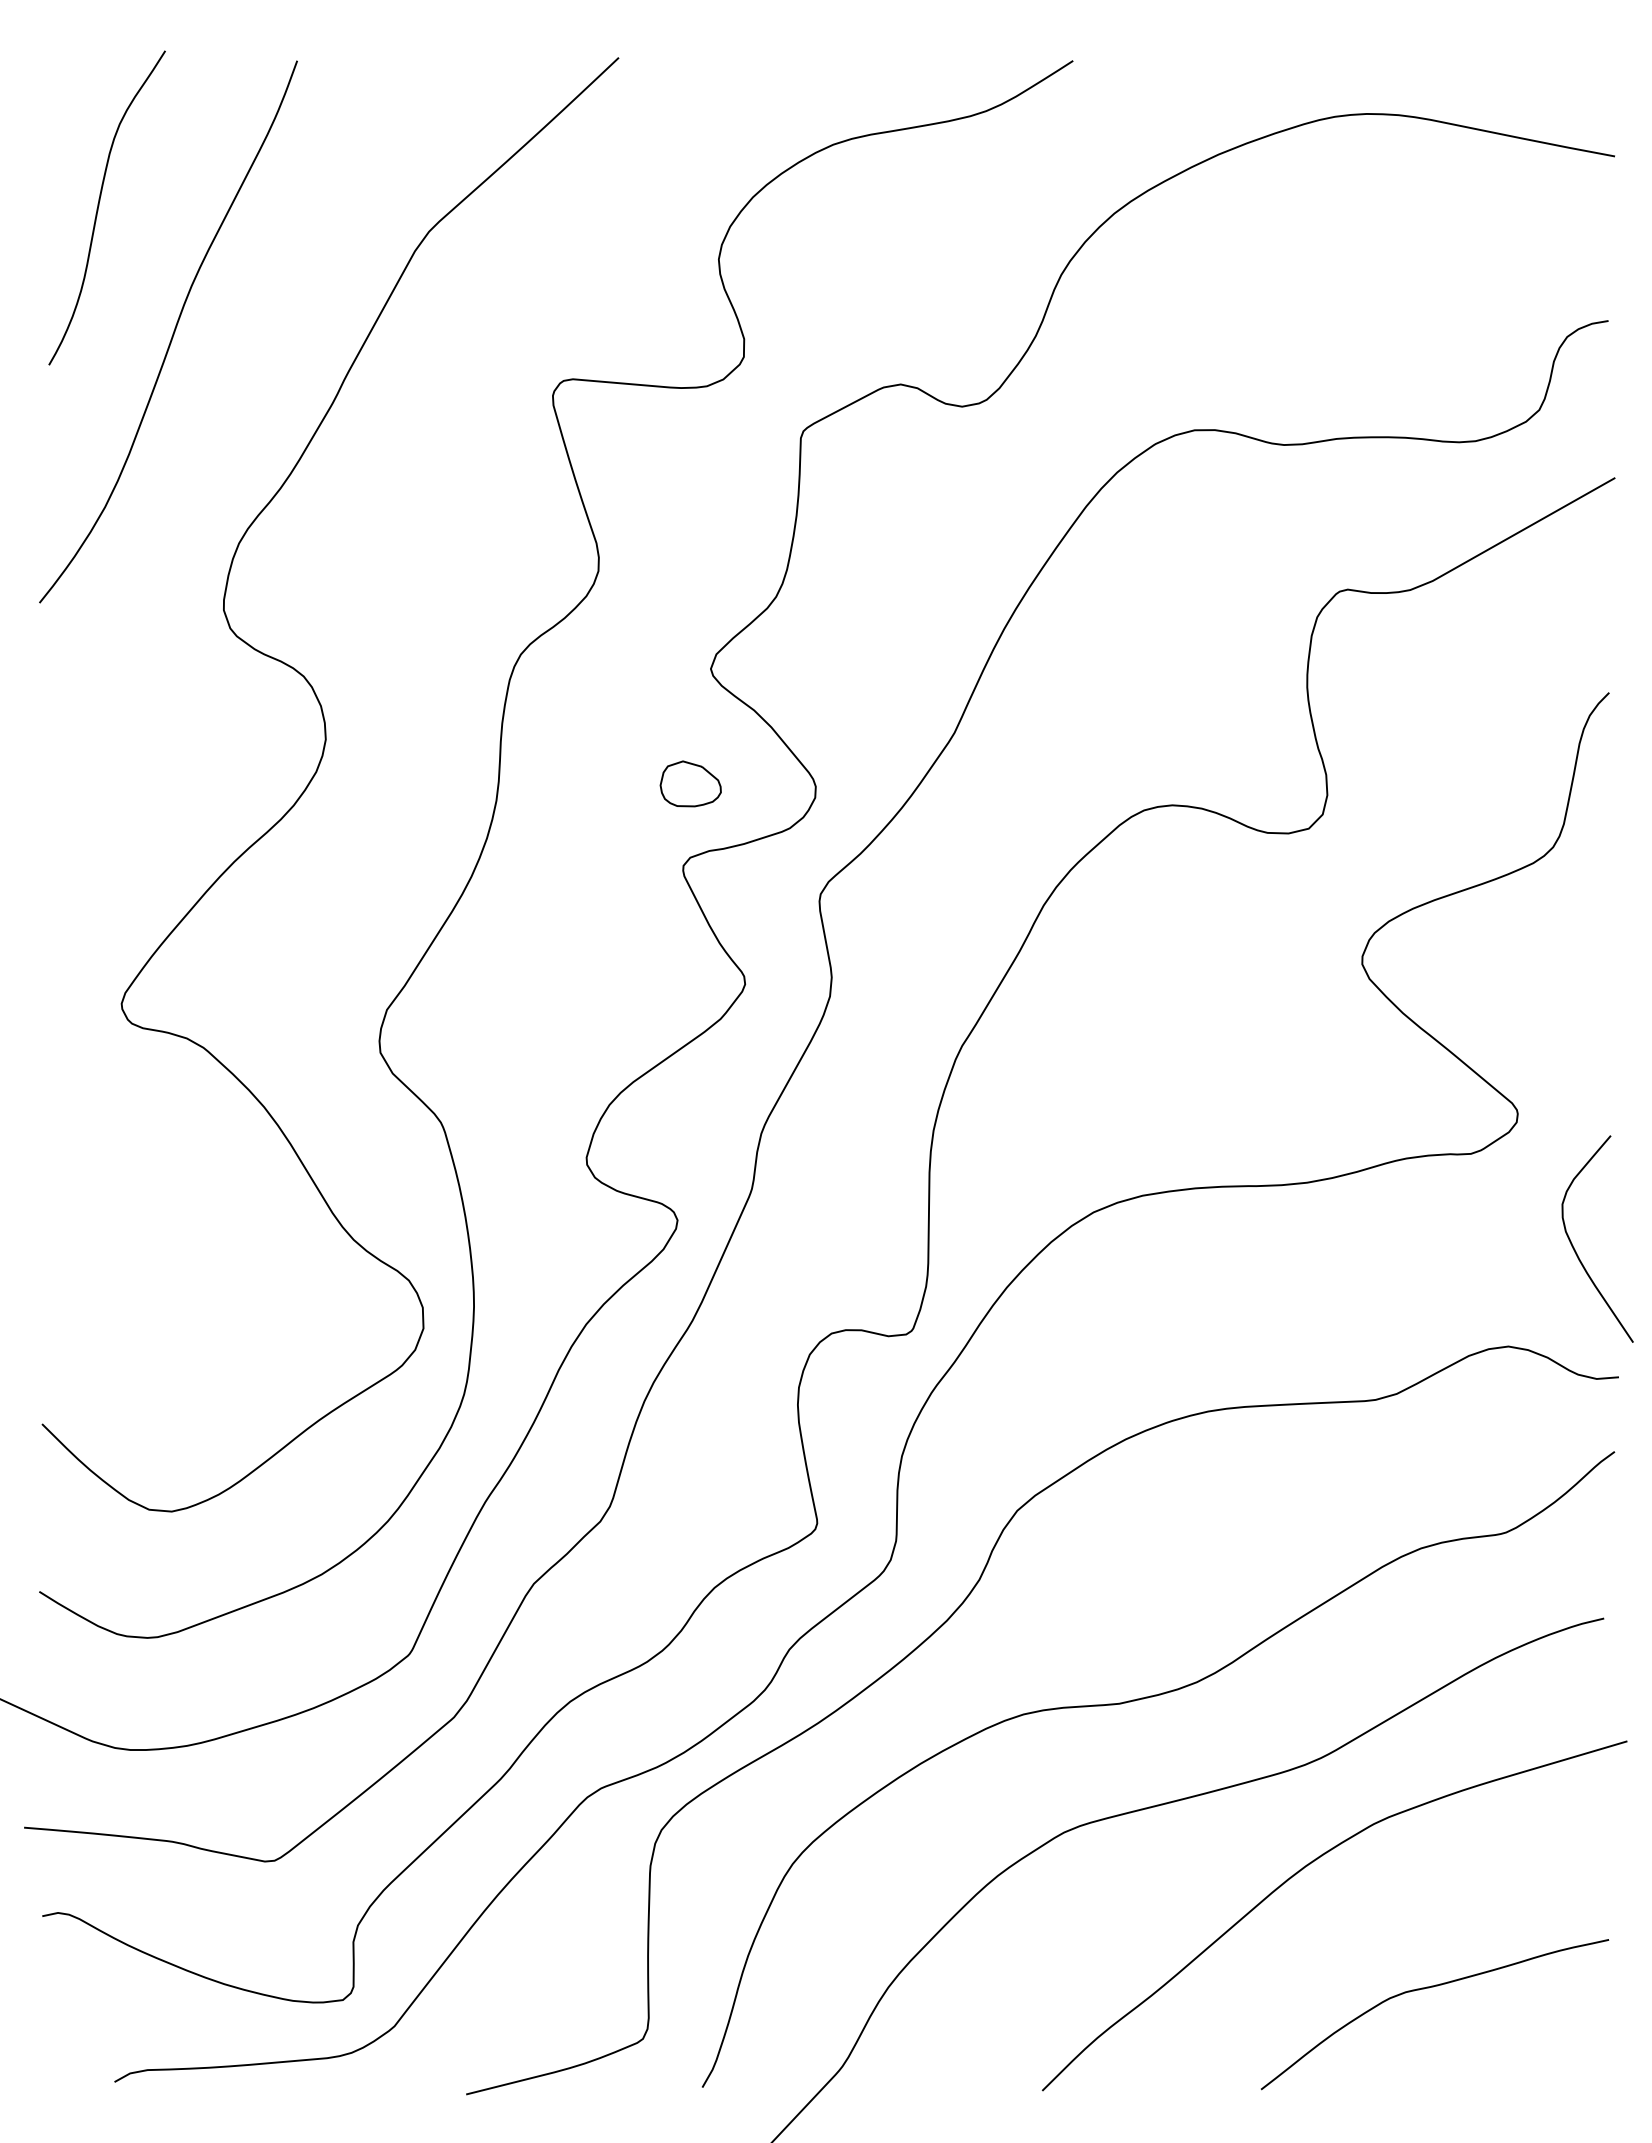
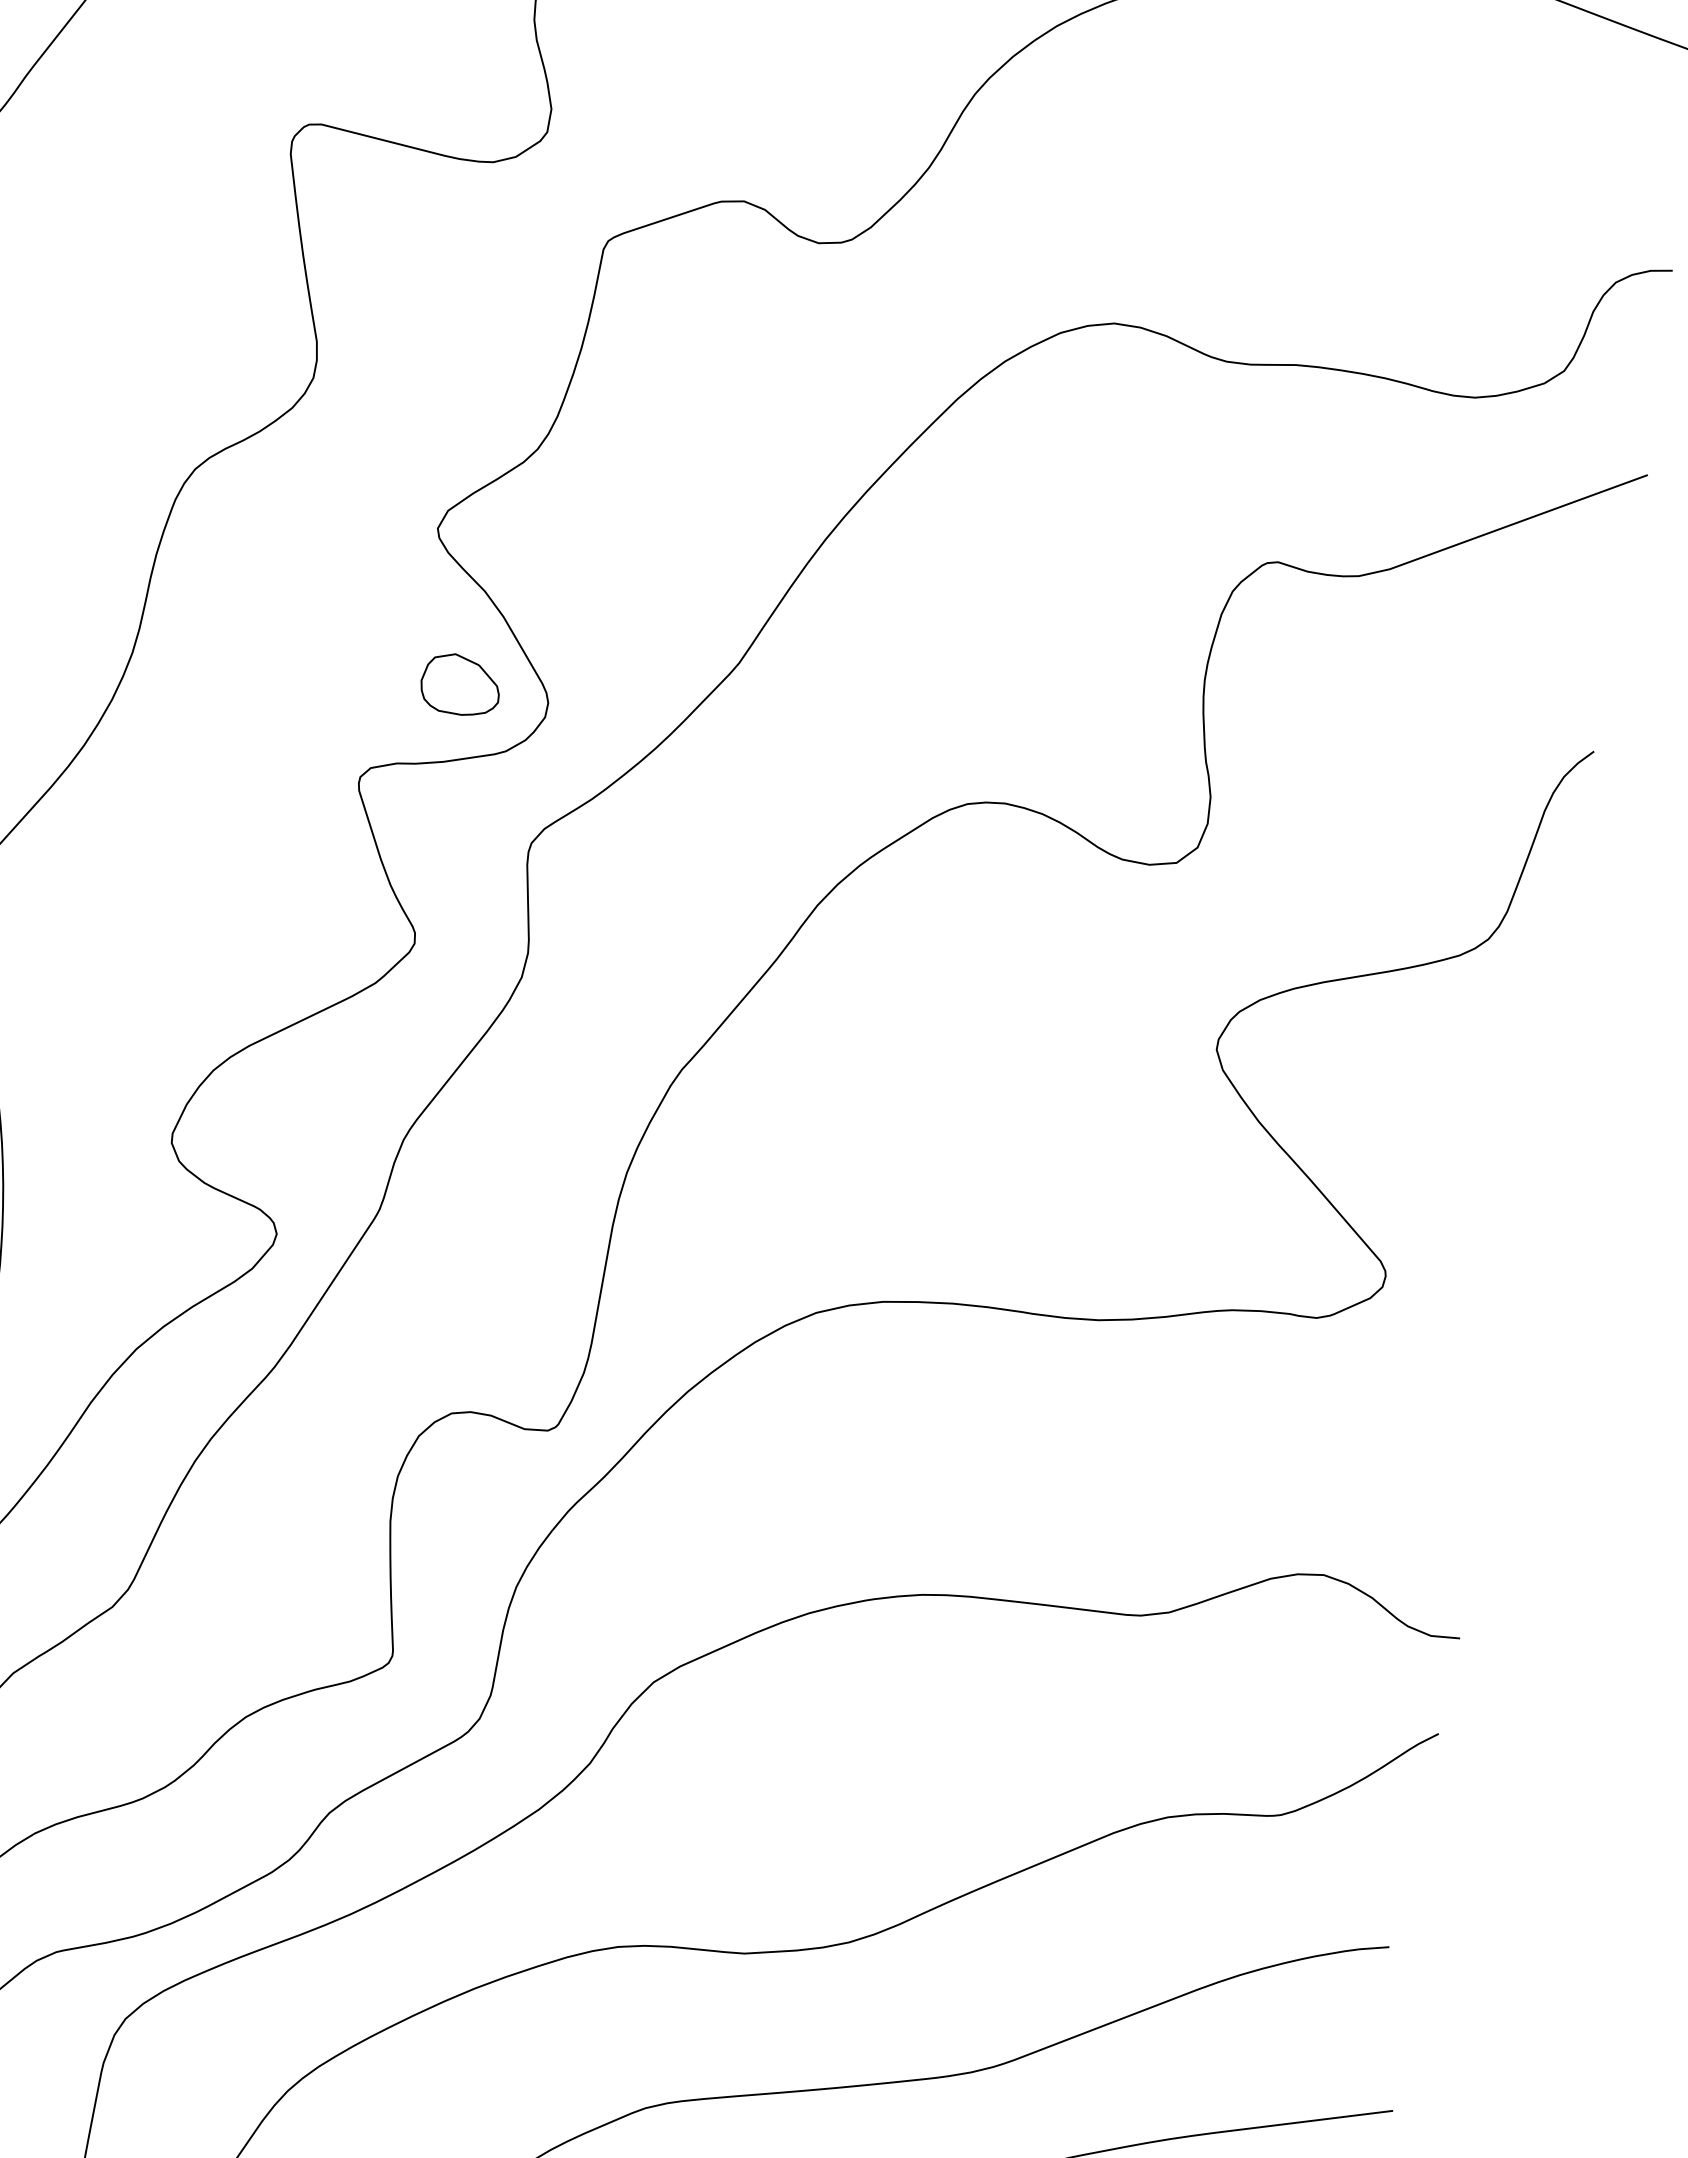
part: (690, 783) -> (460, 684), moved
curve: (1575, 1249) -> (1431, 1463), removed

